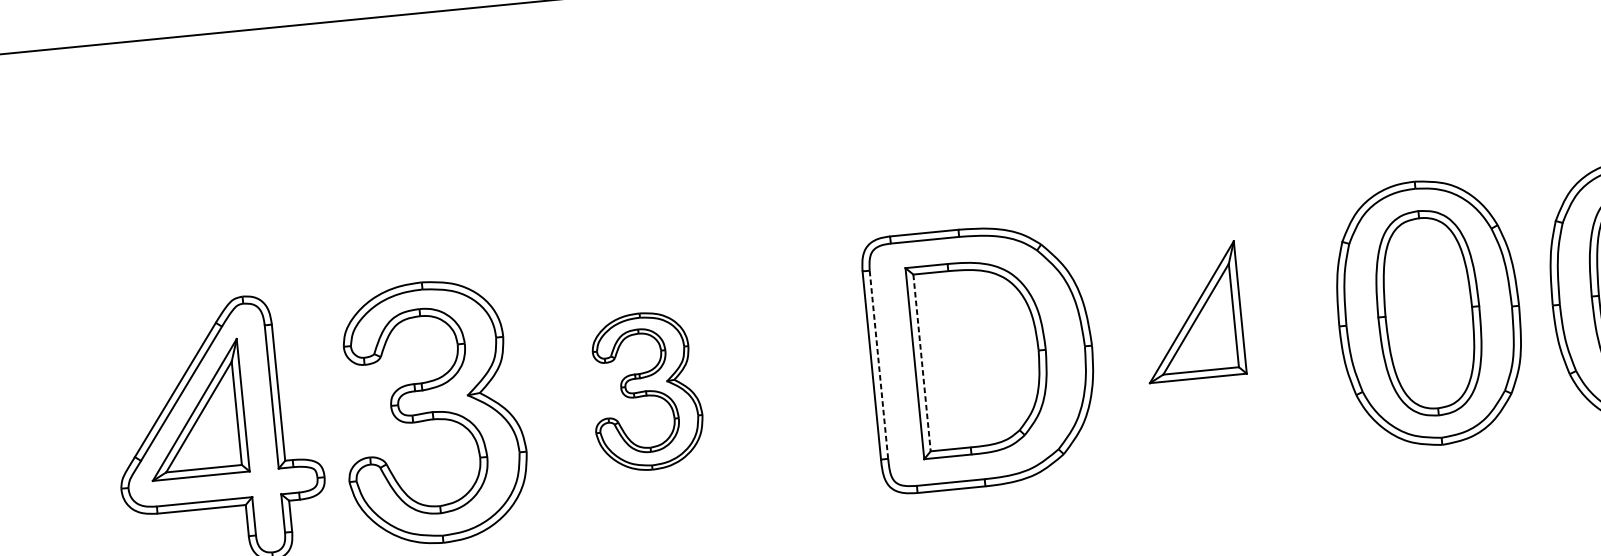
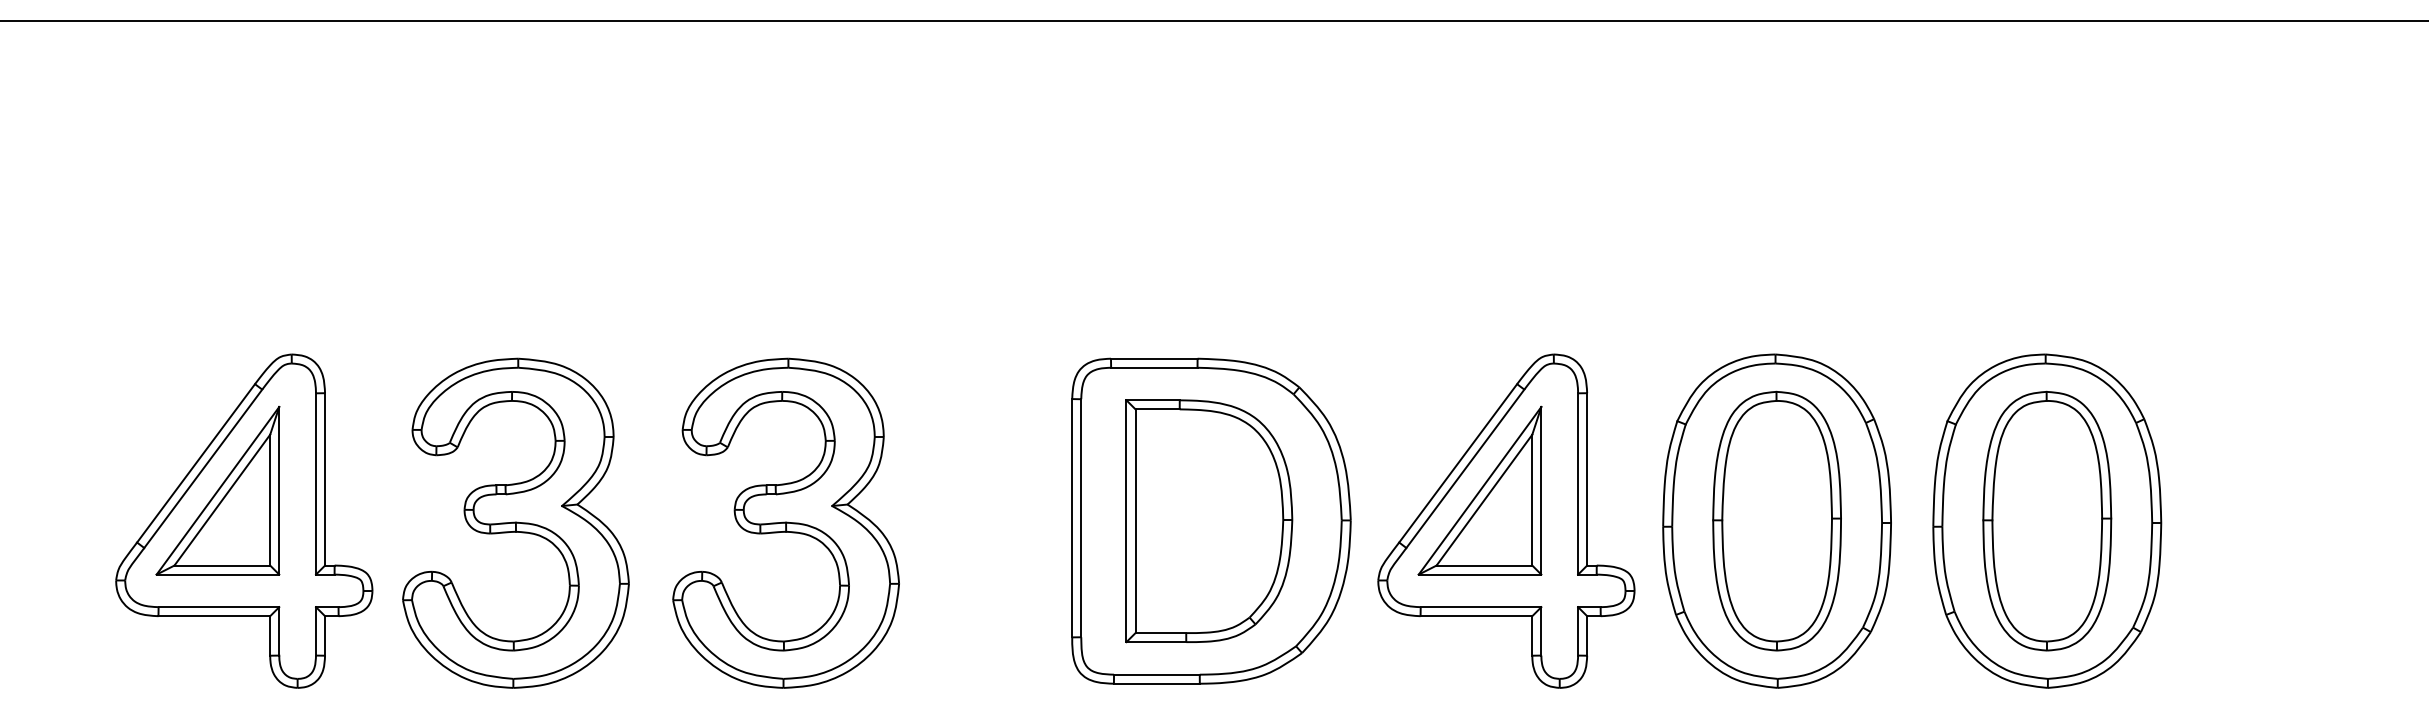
part: (1215, 333) -> (1506, 520), added
line: (922, 363) -> (1135, 521), dashed -> solid
line: (879, 364) -> (1081, 517), dashed -> solid
part: (645, 391) -> (785, 522), size x1.67

